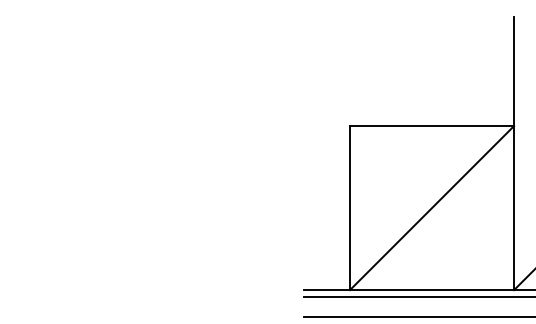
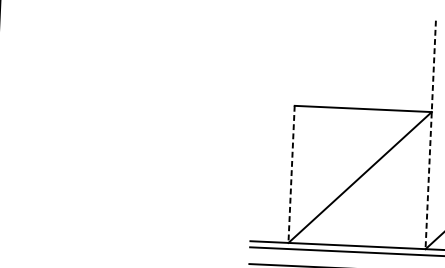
line: (514, 153) -> (431, 135), solid -> dashed
line: (349, 208) -> (291, 174), solid -> dashed

